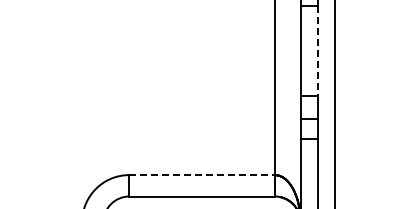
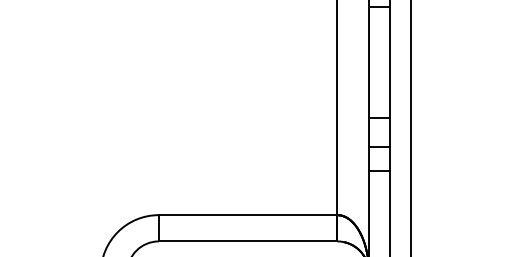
line: (317, 51) -> (389, 63), dashed -> solid
line: (202, 175) -> (248, 215), dashed -> solid

